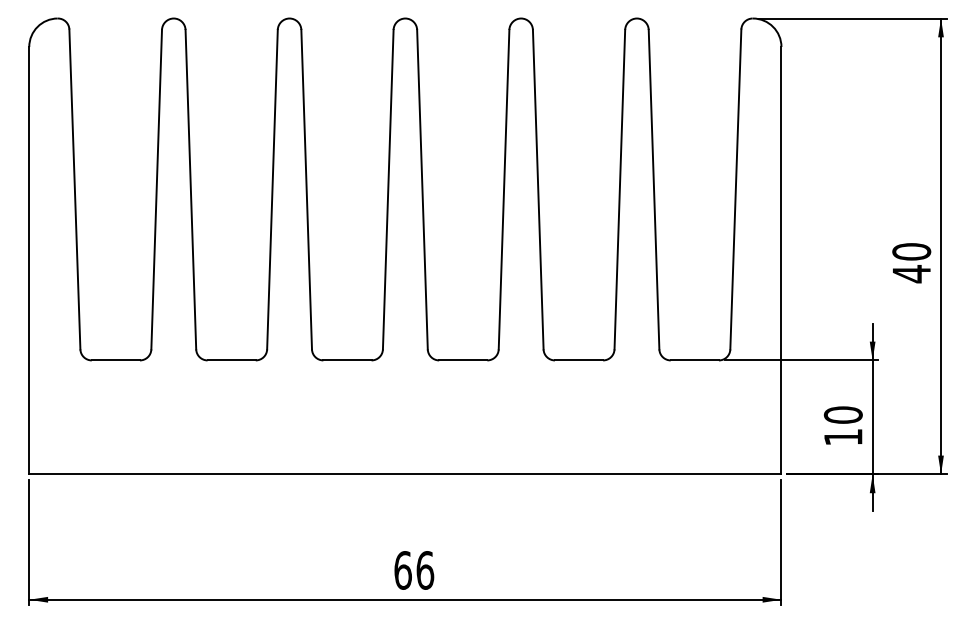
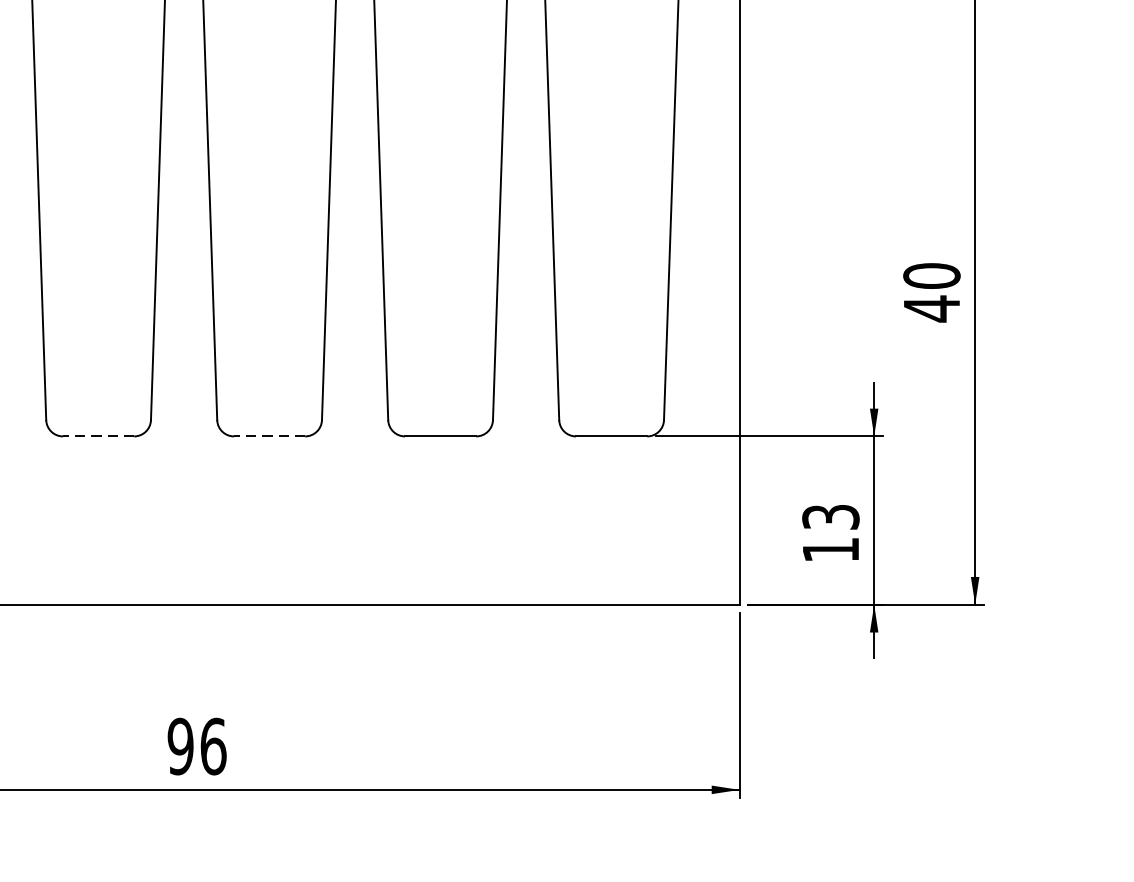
line: (346, 360) -> (97, 436), solid -> dashed
line: (462, 360) -> (268, 436), solid -> dashed
text: (842, 414) -> (829, 516), 10 -> 13
text: (402, 570) -> (179, 746), 66 -> 96

